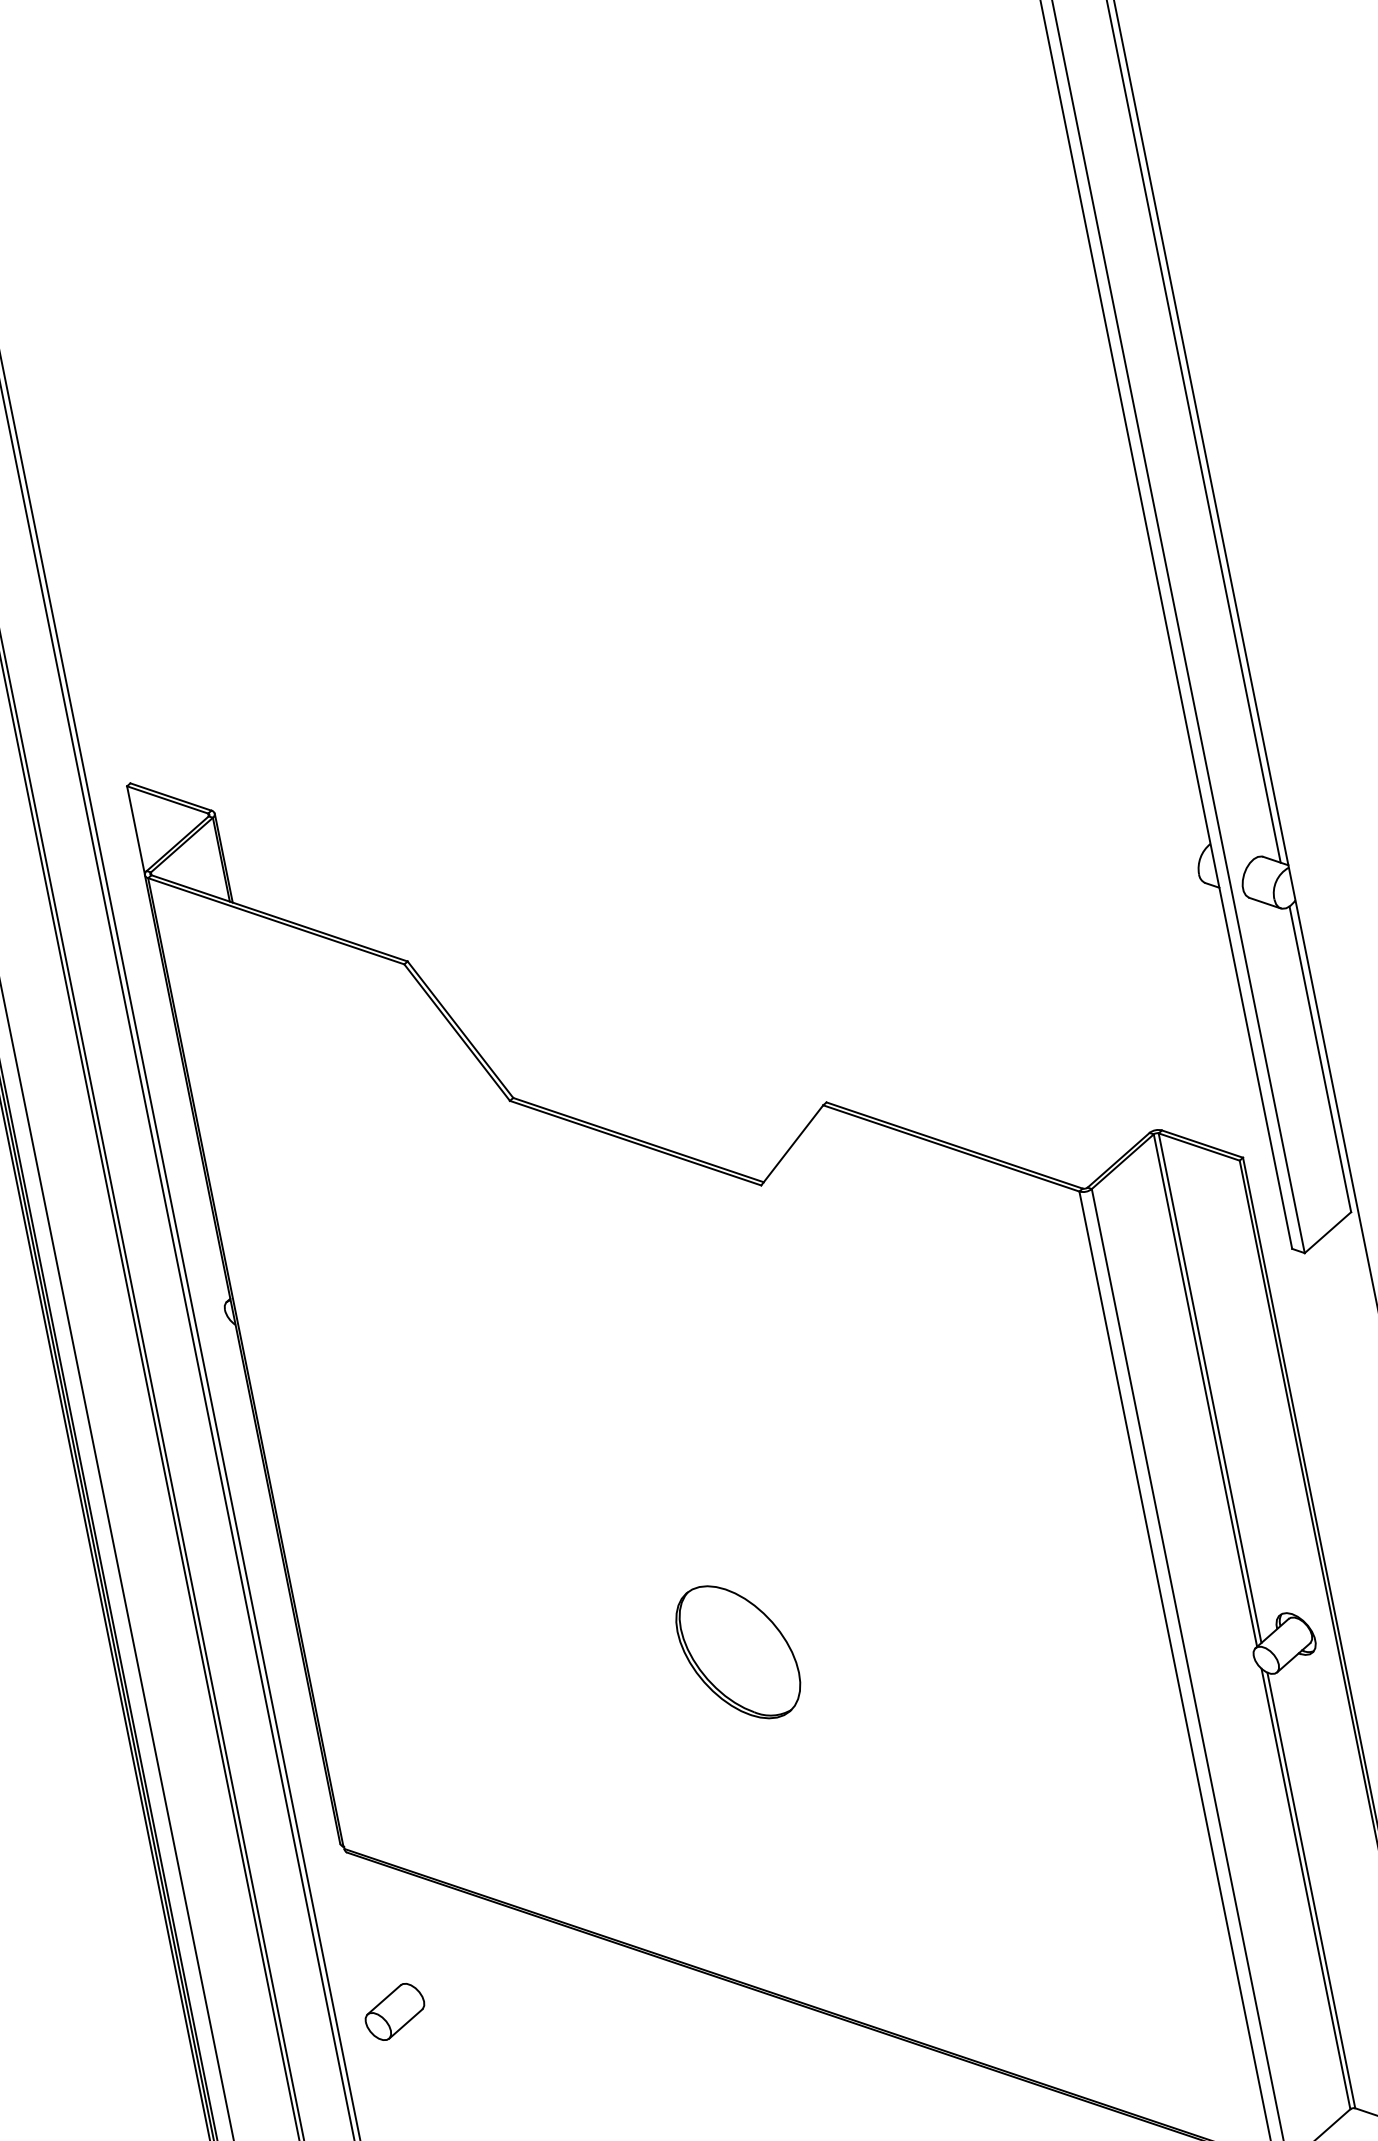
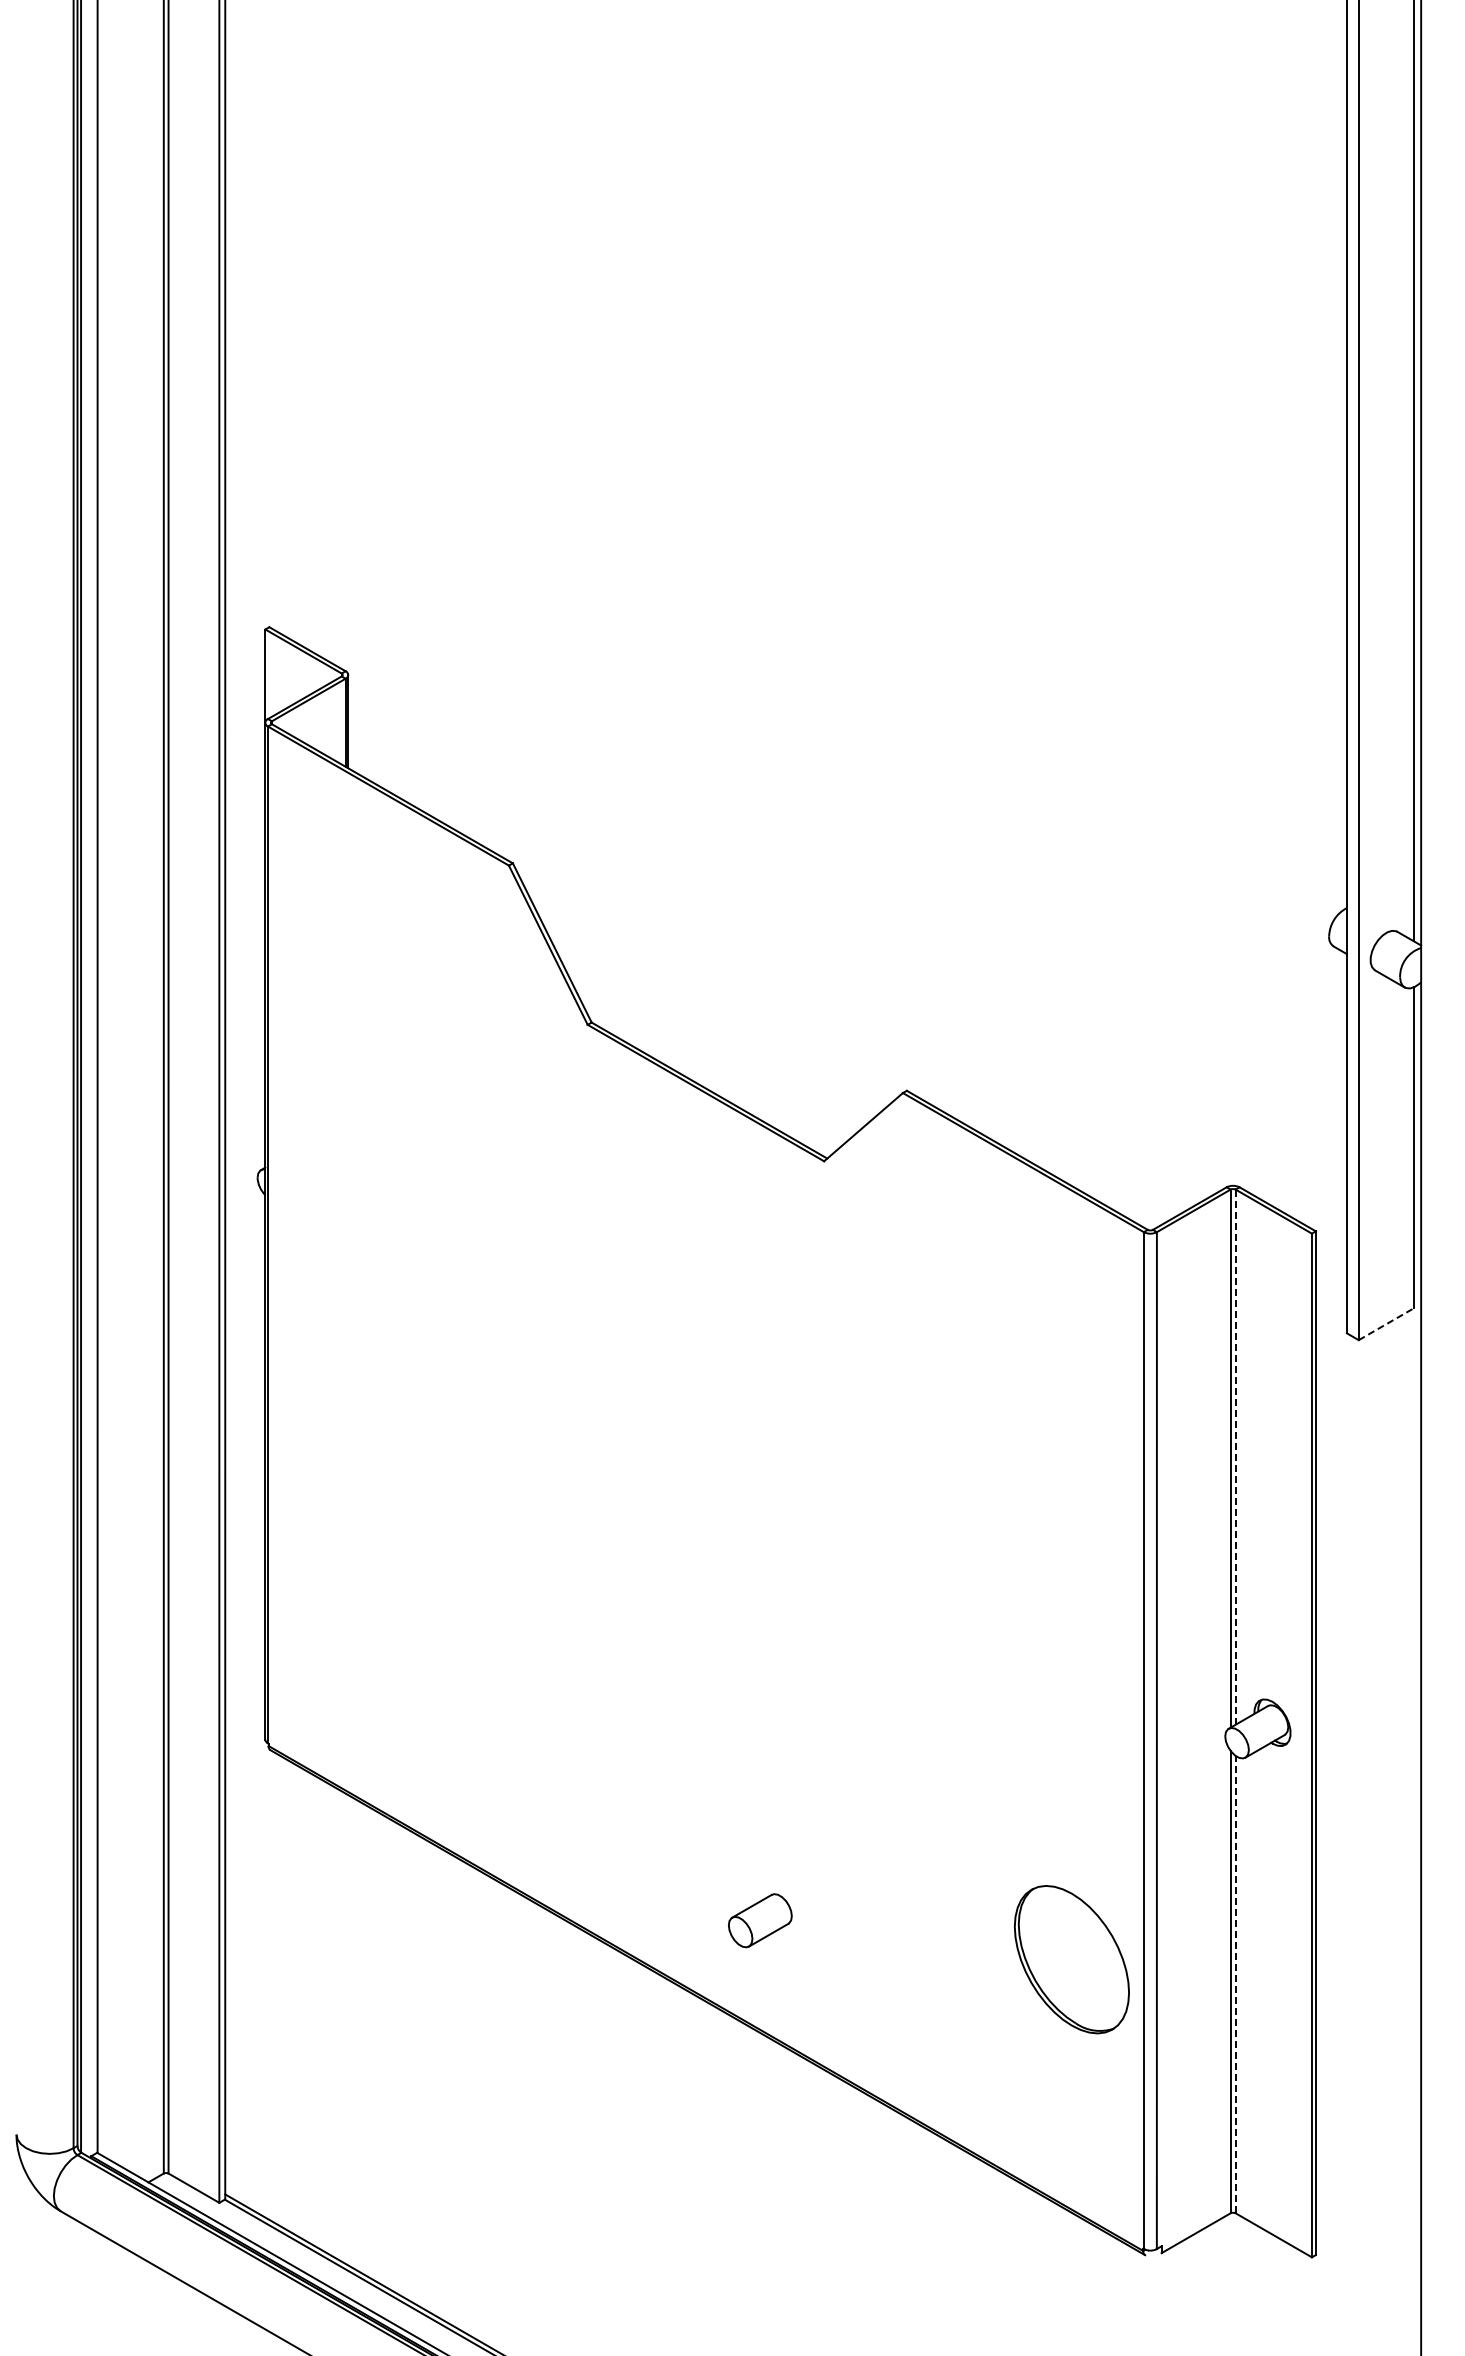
line: (1328, 1232) -> (1386, 1324), solid -> dashed
line: (1209, 1388) -> (1235, 1457), solid -> dashed
part: (737, 1652) -> (1071, 1959), moved
line: (1311, 1890) -> (1235, 1984), solid -> dashed
part: (395, 2011) -> (760, 1920), moved

